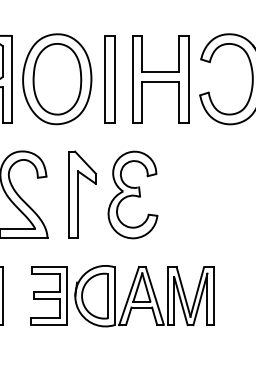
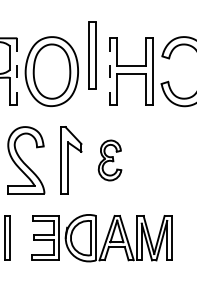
line: (12, 79) -> (17, 71), solid -> dashed
part: (110, 79) -> (92, 55), moved
line: (132, 80) -> (109, 72), solid -> dashed
part: (132, 194) -> (109, 160), size x0.6

